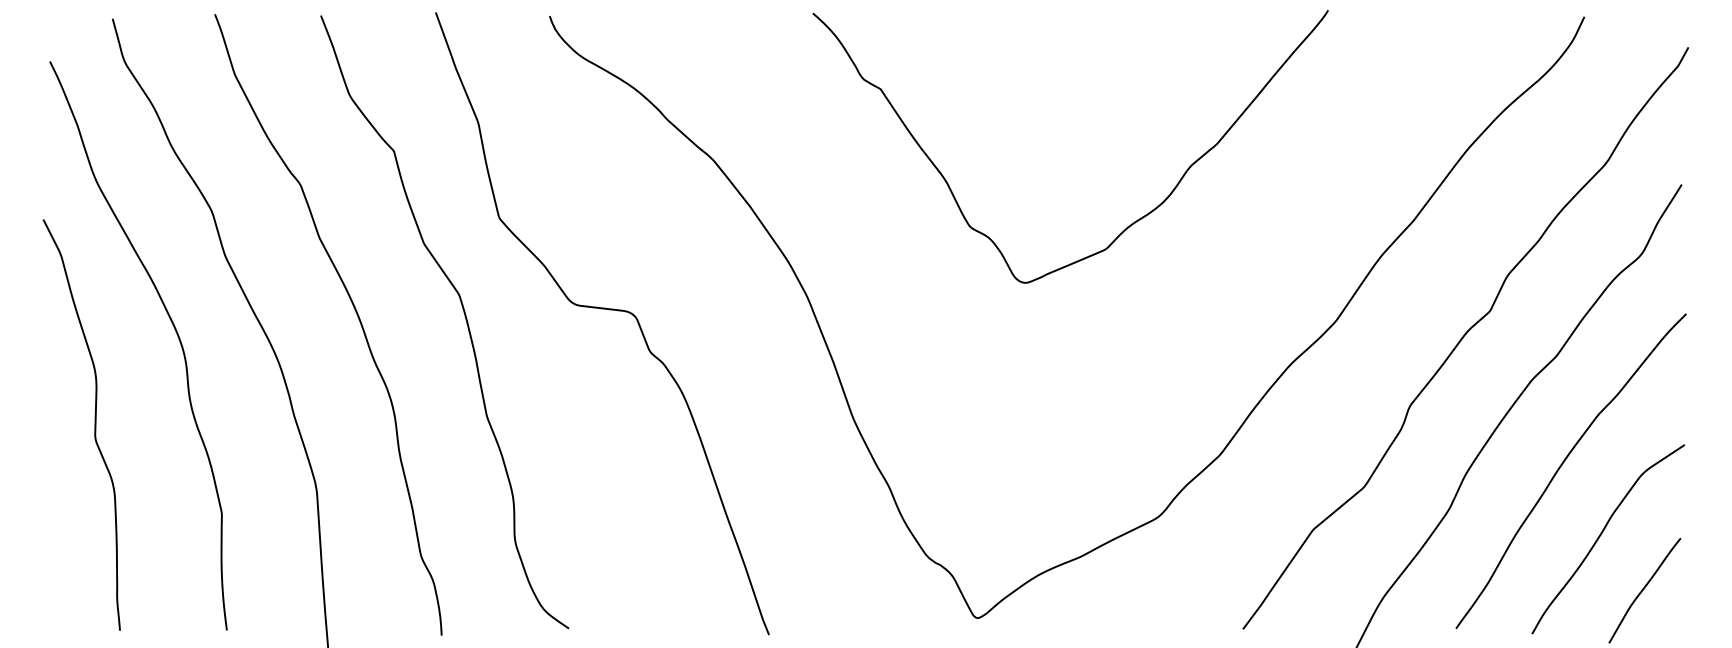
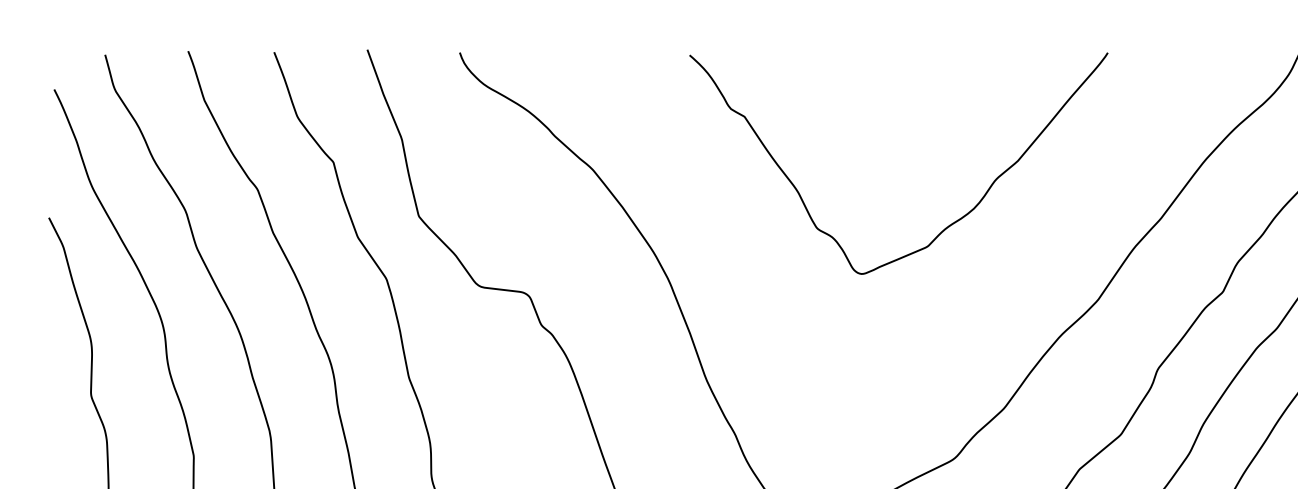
curve: (1127, 226) -> (944, 228), moved

